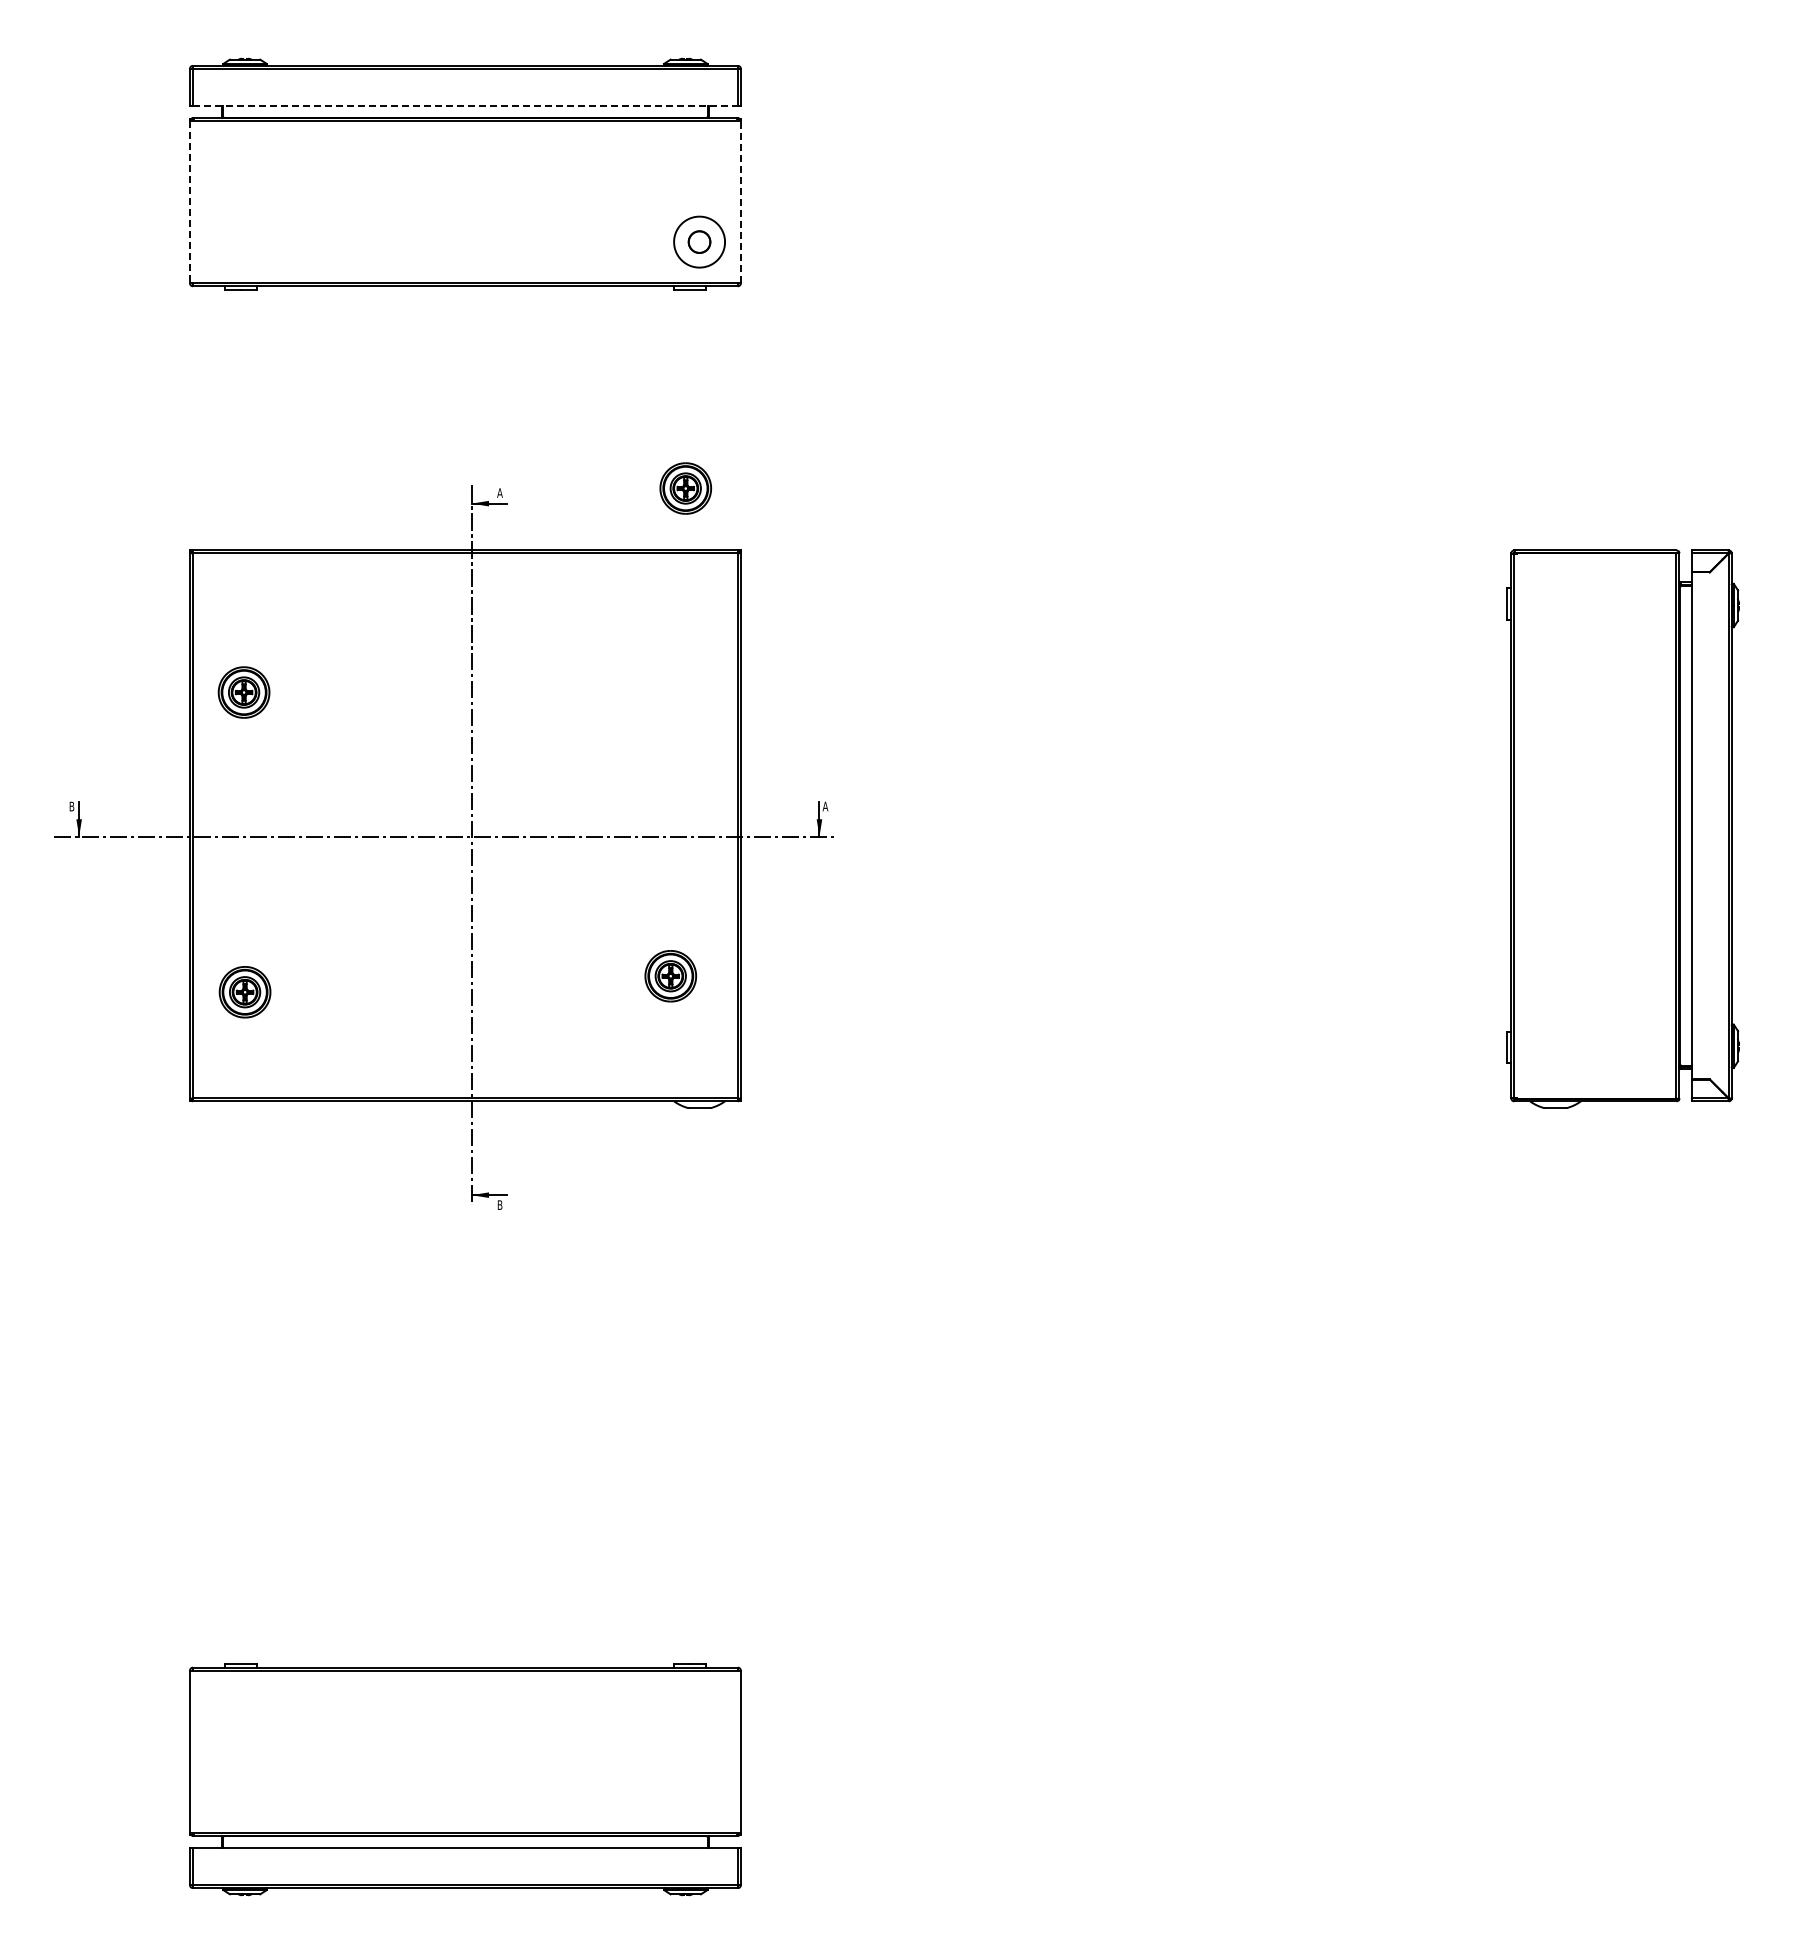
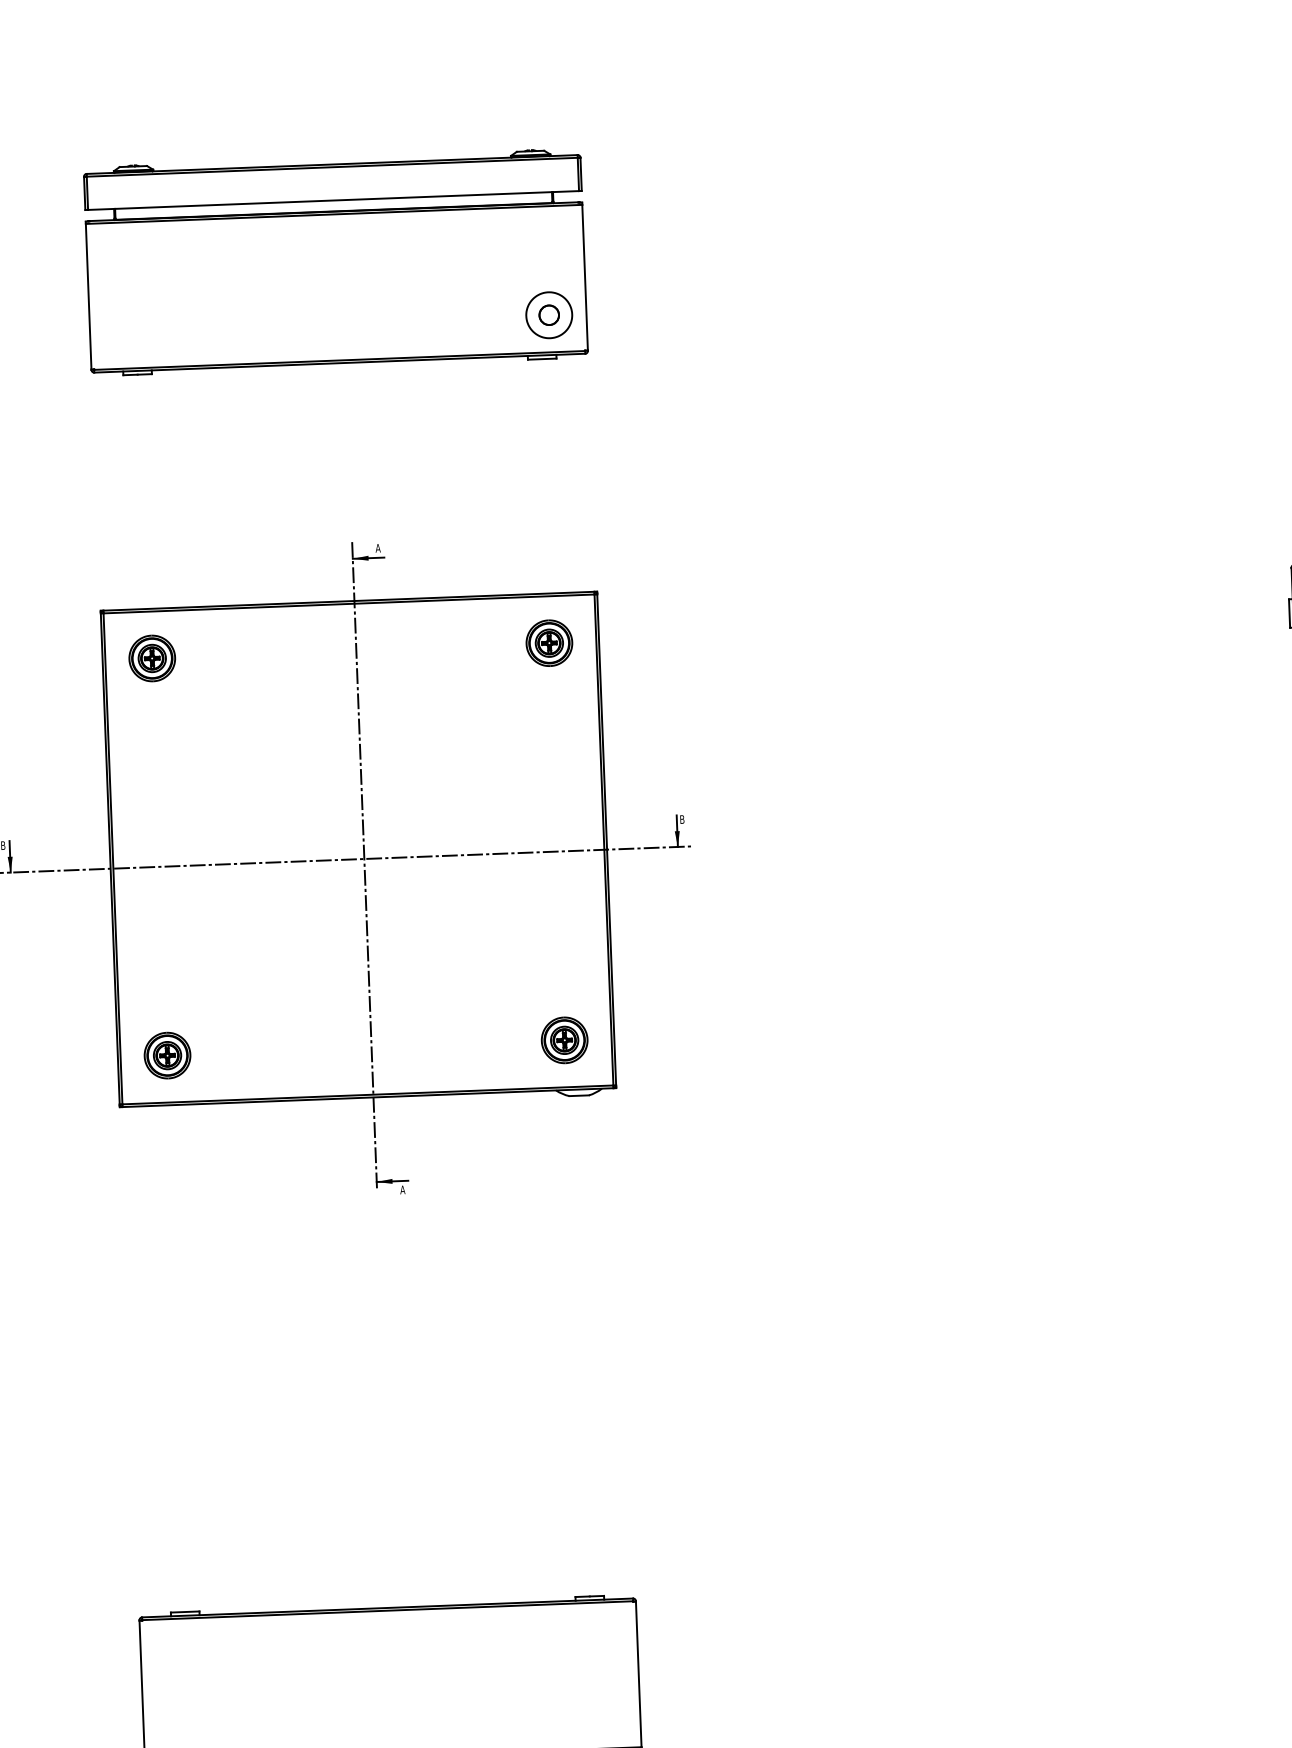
line: (465, 105) -> (333, 200), dashed -> solid
line: (190, 201) -> (89, 296), dashed -> solid
line: (740, 201) -> (584, 277), dashed -> solid
part: (685, 488) -> (549, 643), moved
part: (243, 692) -> (151, 658), moved
text: (825, 806) -> (682, 819), A -> B
part: (670, 976) -> (564, 1040), moved
part: (244, 992) -> (167, 1055), moved
text: (499, 1204) -> (402, 1189), B -> A

